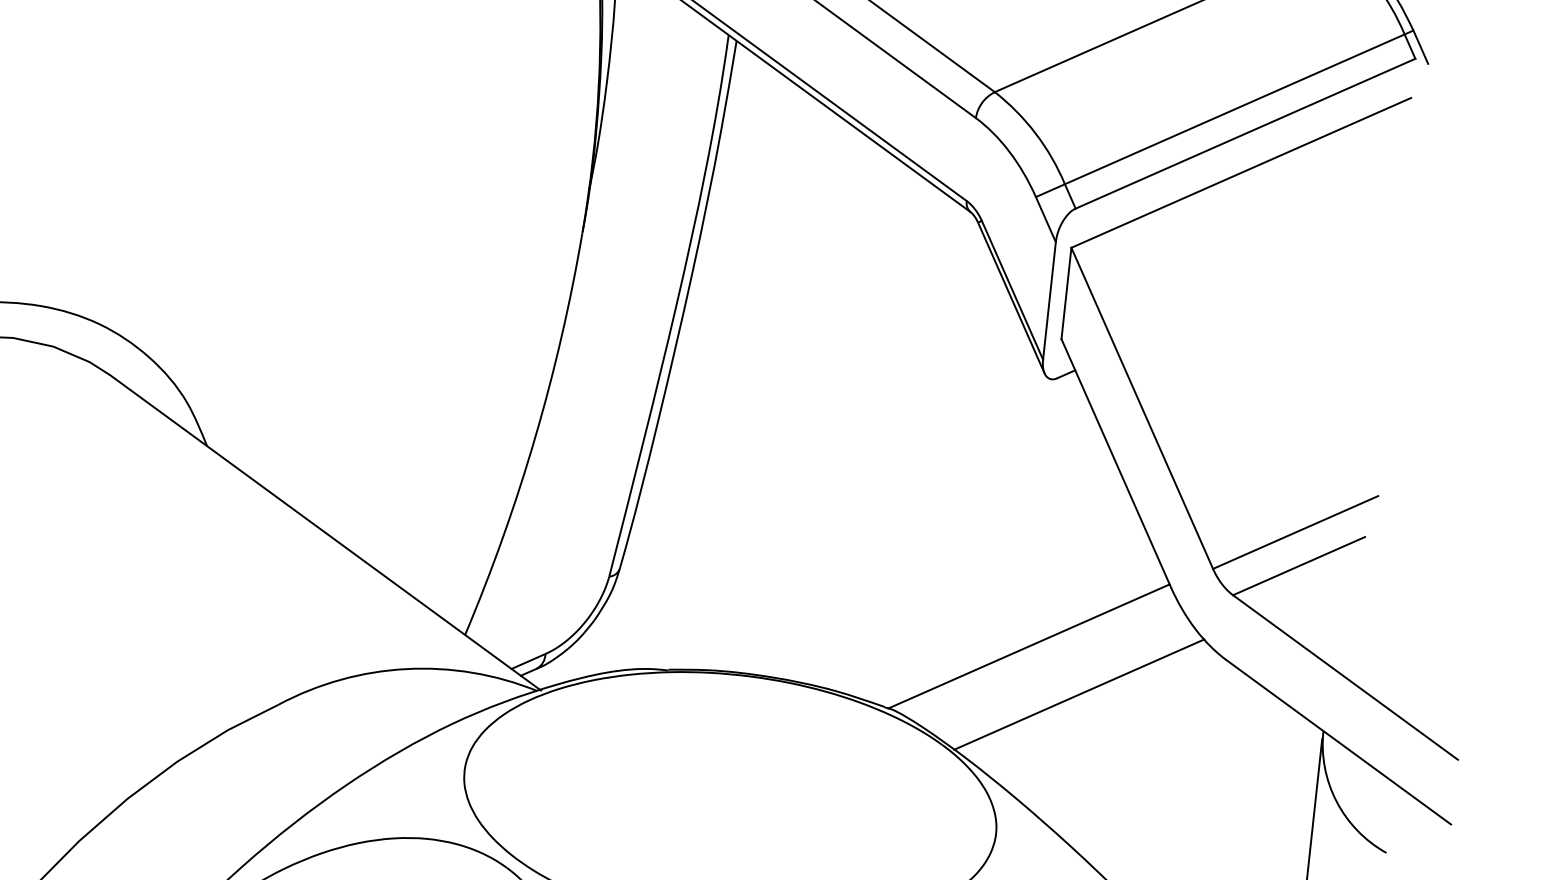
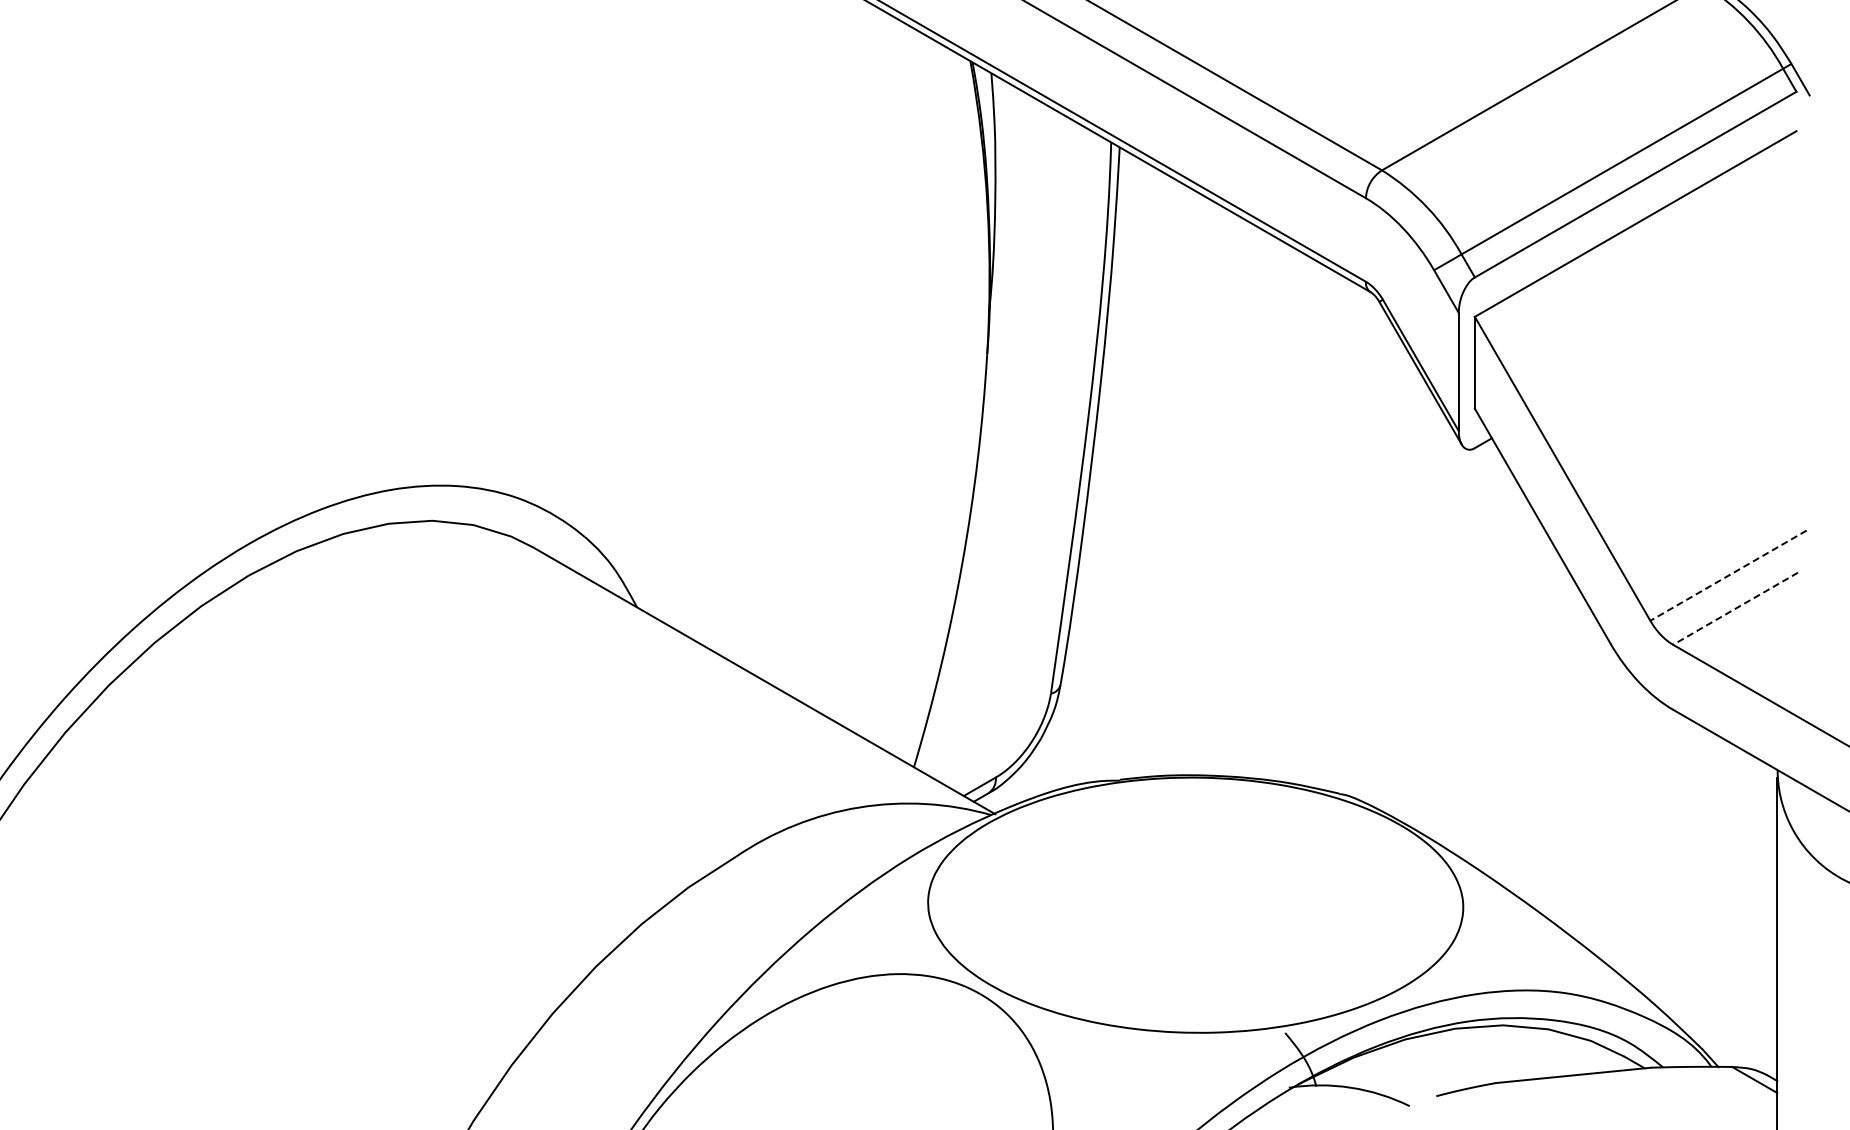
line: (1295, 532) -> (1728, 575), solid -> dashed
line: (1299, 565) -> (1735, 608), solid -> dashed
line: (1028, 646) -> (1475, 717), removed
line: (1078, 693) -> (1530, 759), removed

